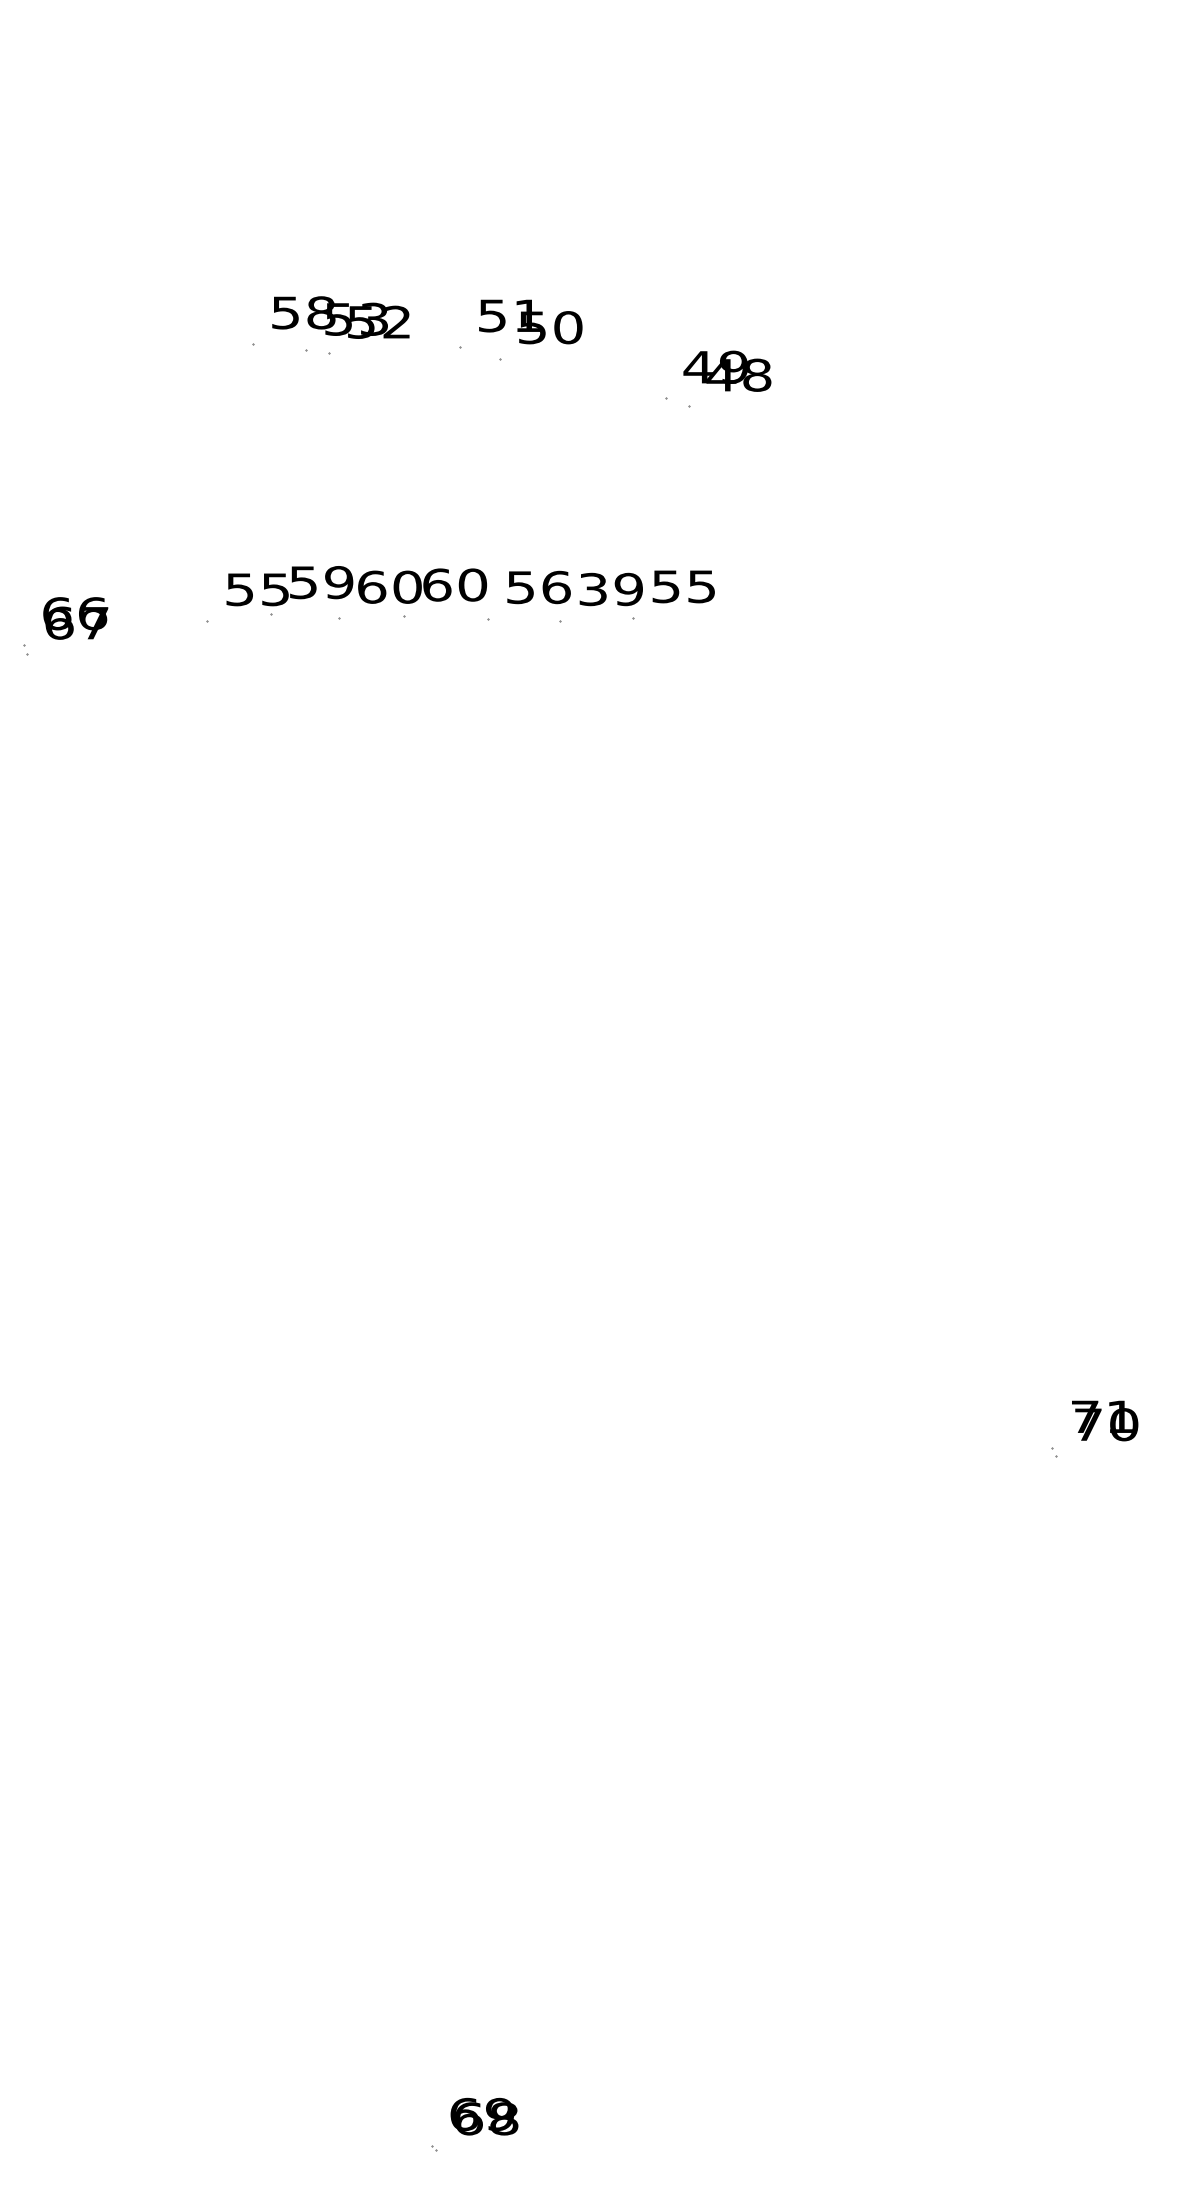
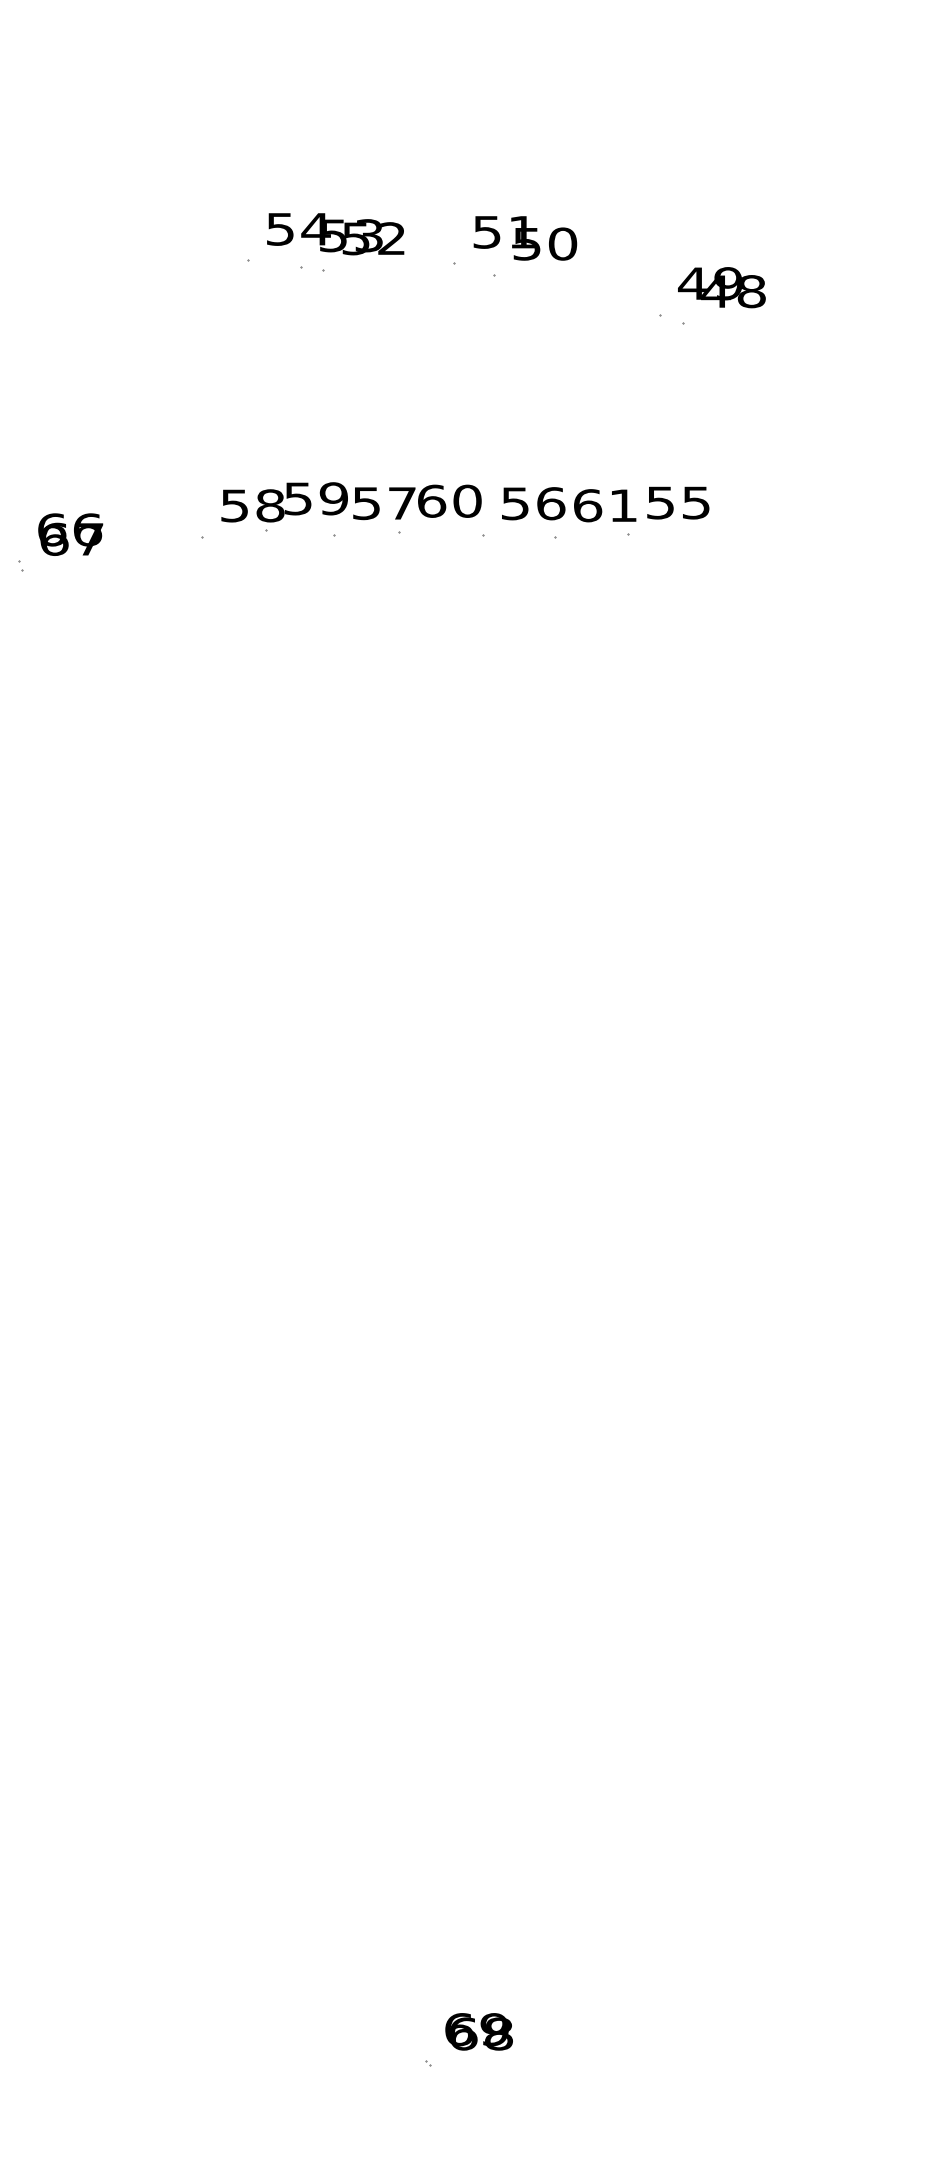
text: (321, 312) -> (316, 228), 58 -> 54
text: (389, 586) -> (384, 502), 60 -> 57
text: (275, 589) -> (270, 505), 55 -> 58
text: (610, 589) -> (605, 505), 39 -> 61

